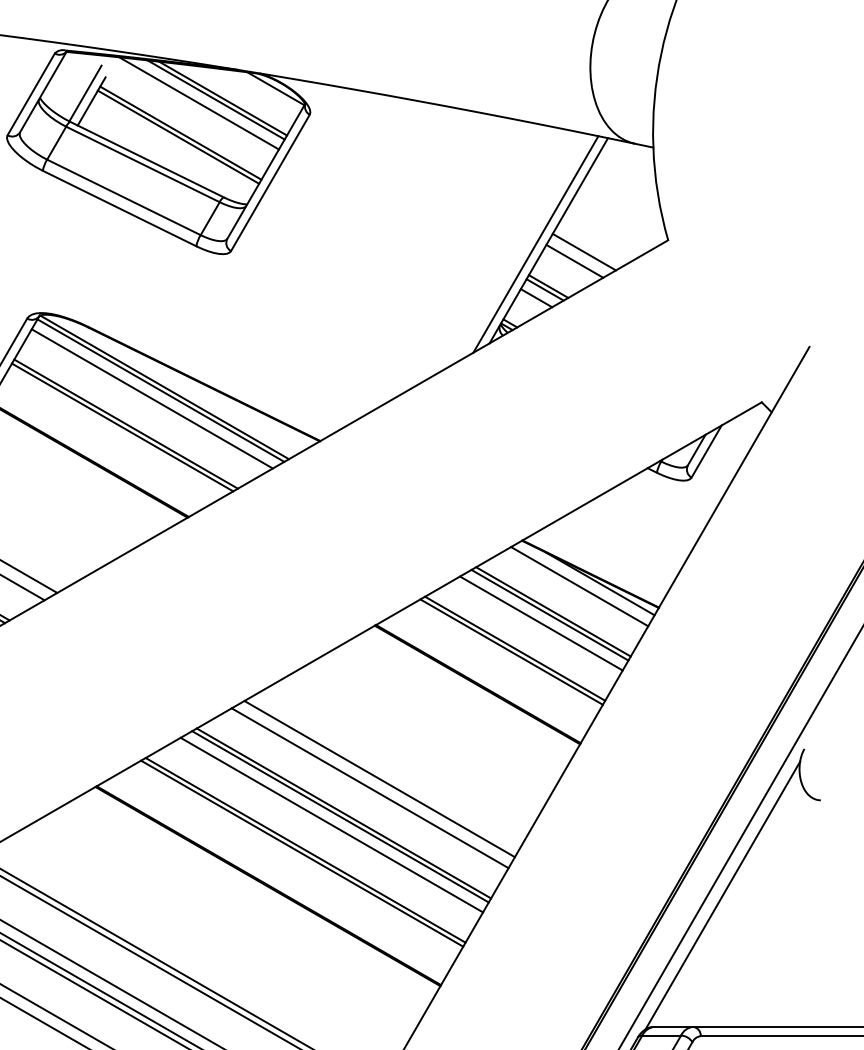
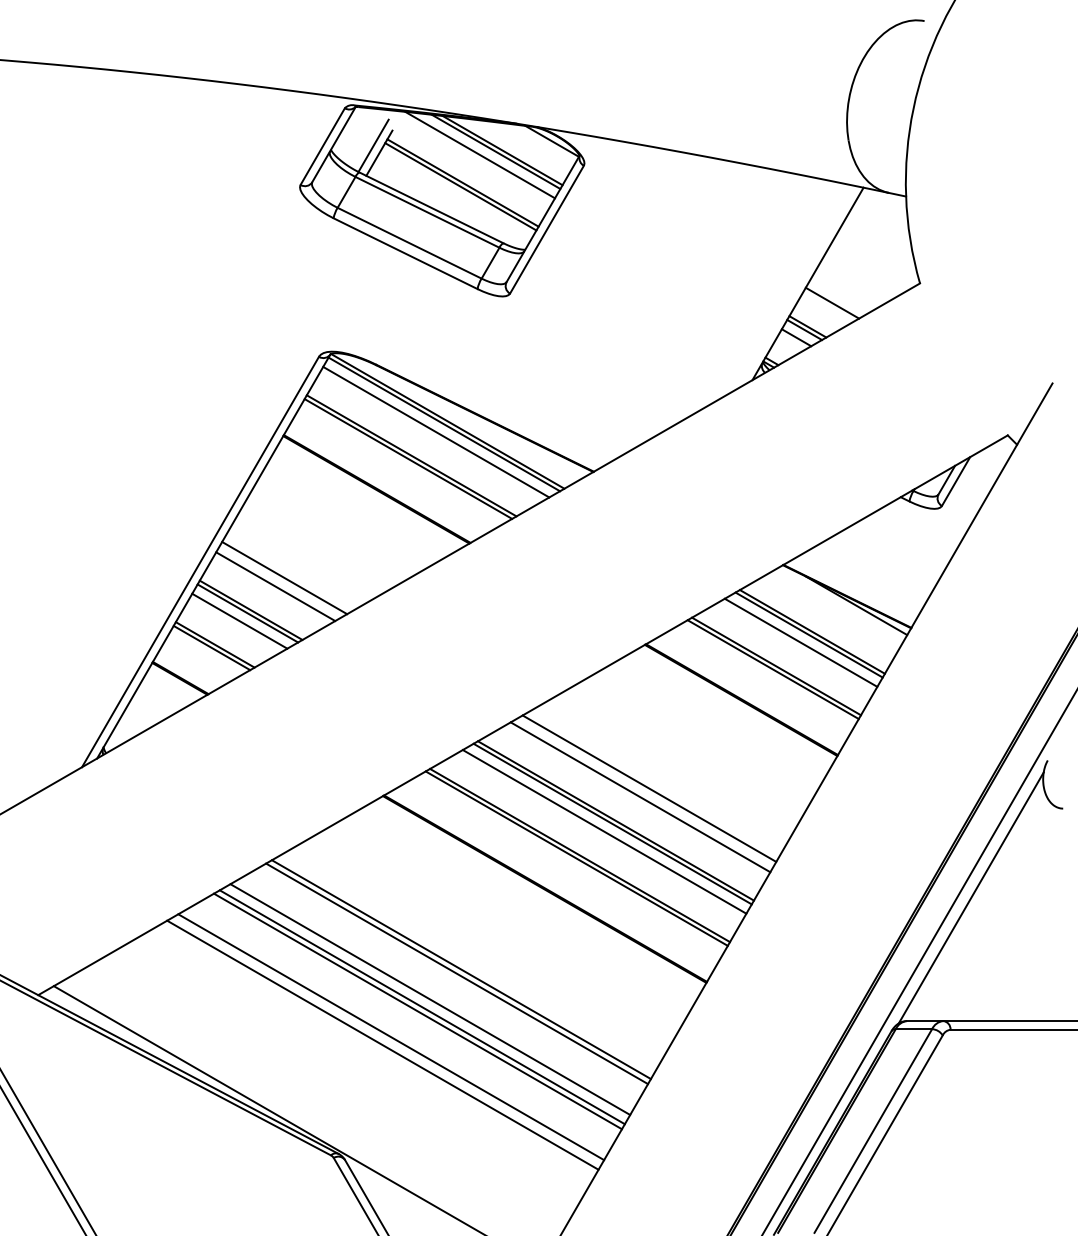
line: (535, 243) -> (795, 286), removed
line: (584, 252) -> (841, 294), removed
line: (579, 586) -> (836, 608), removed

